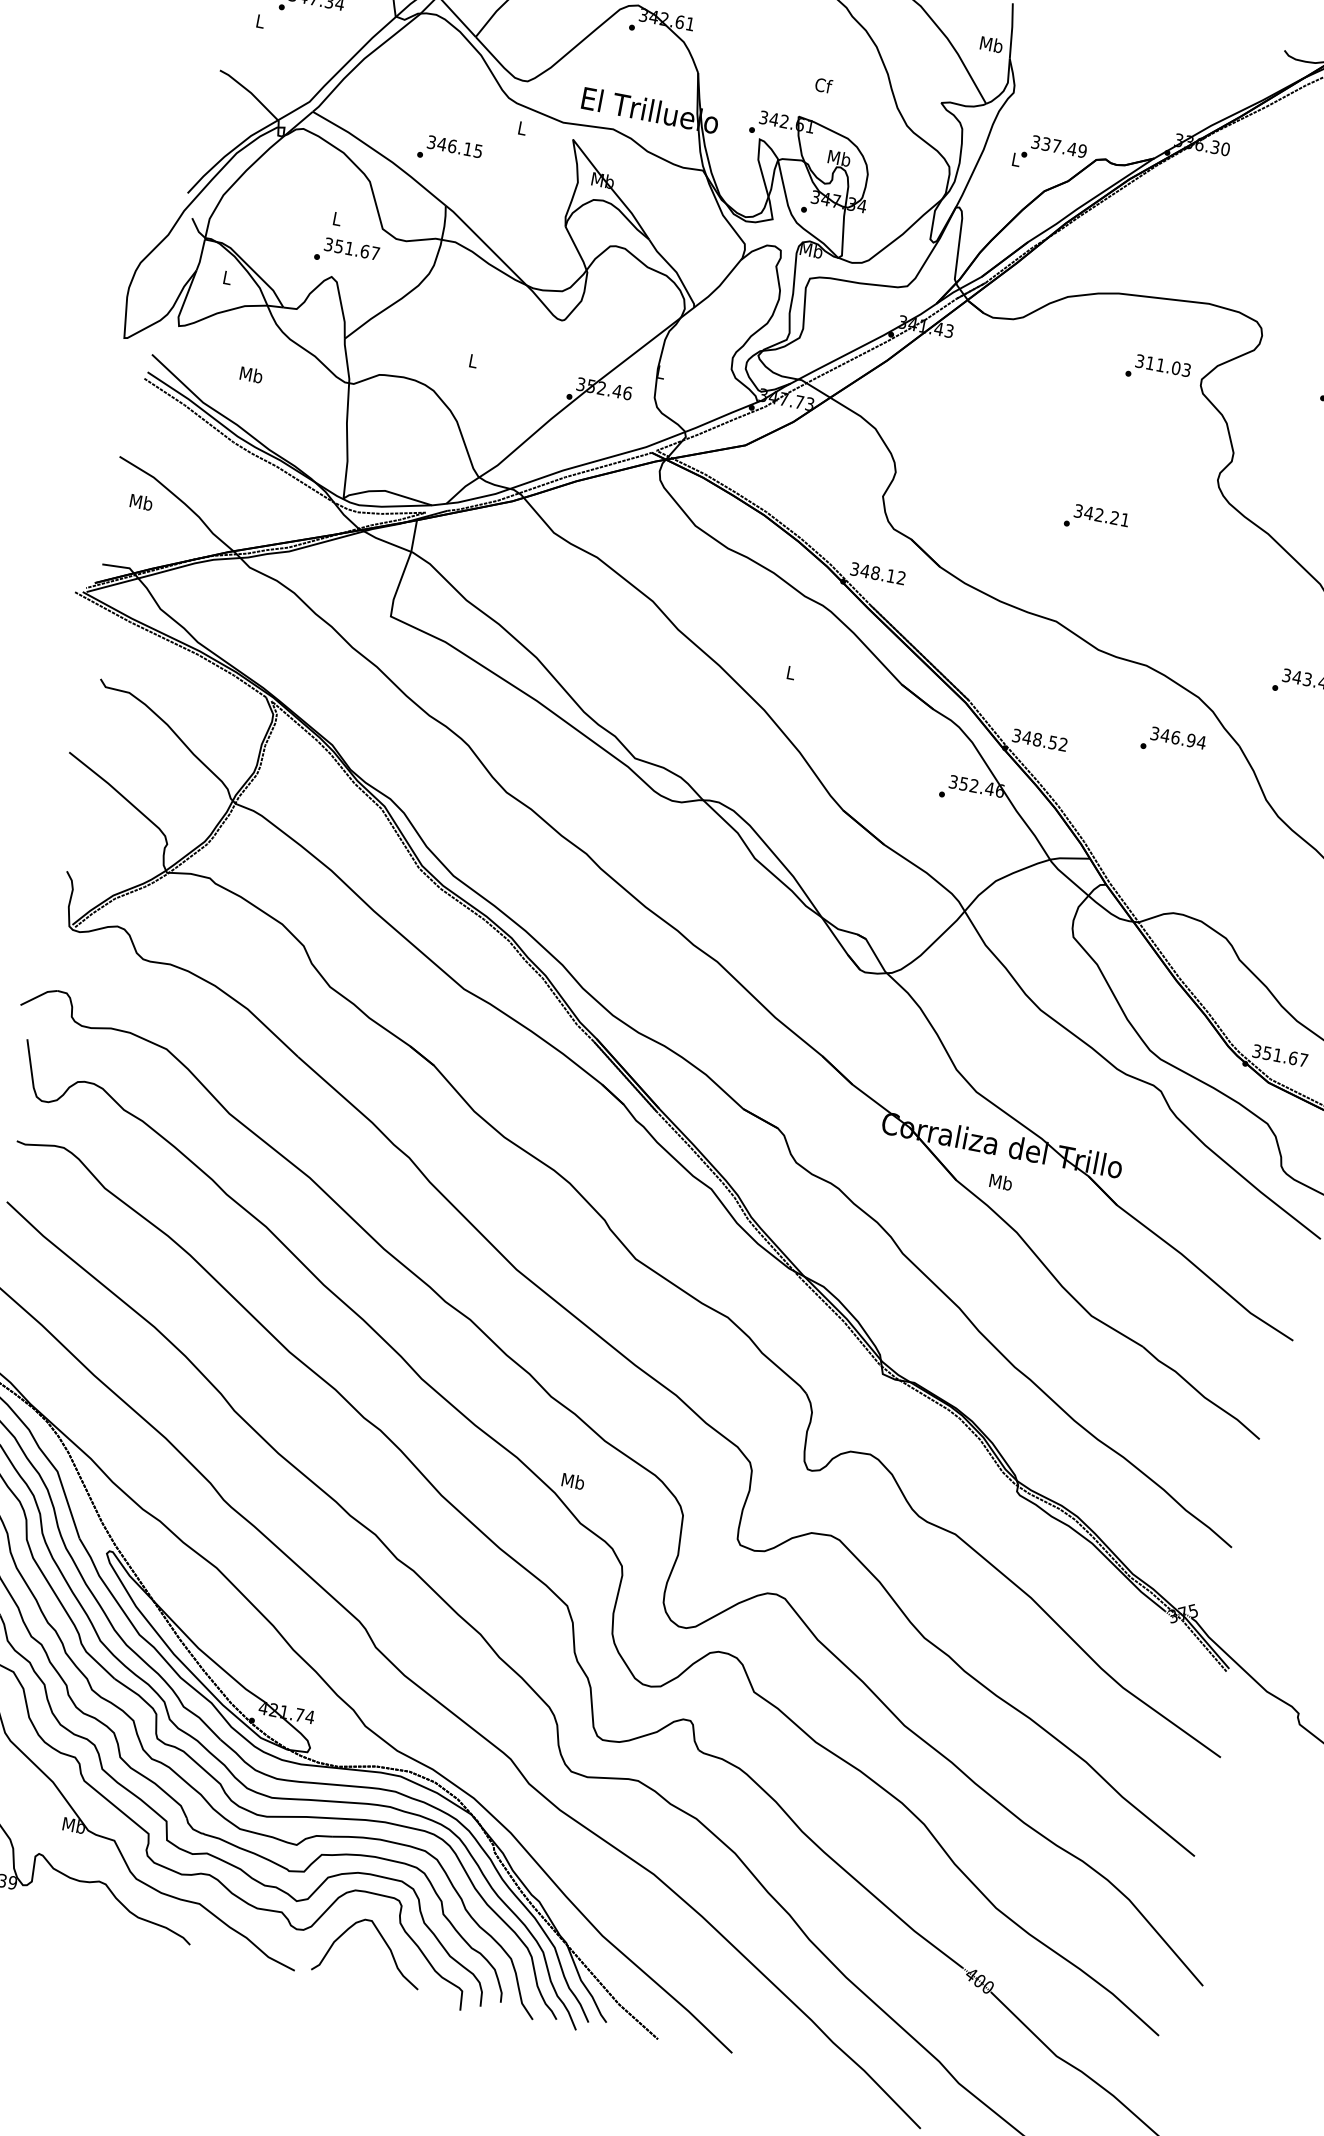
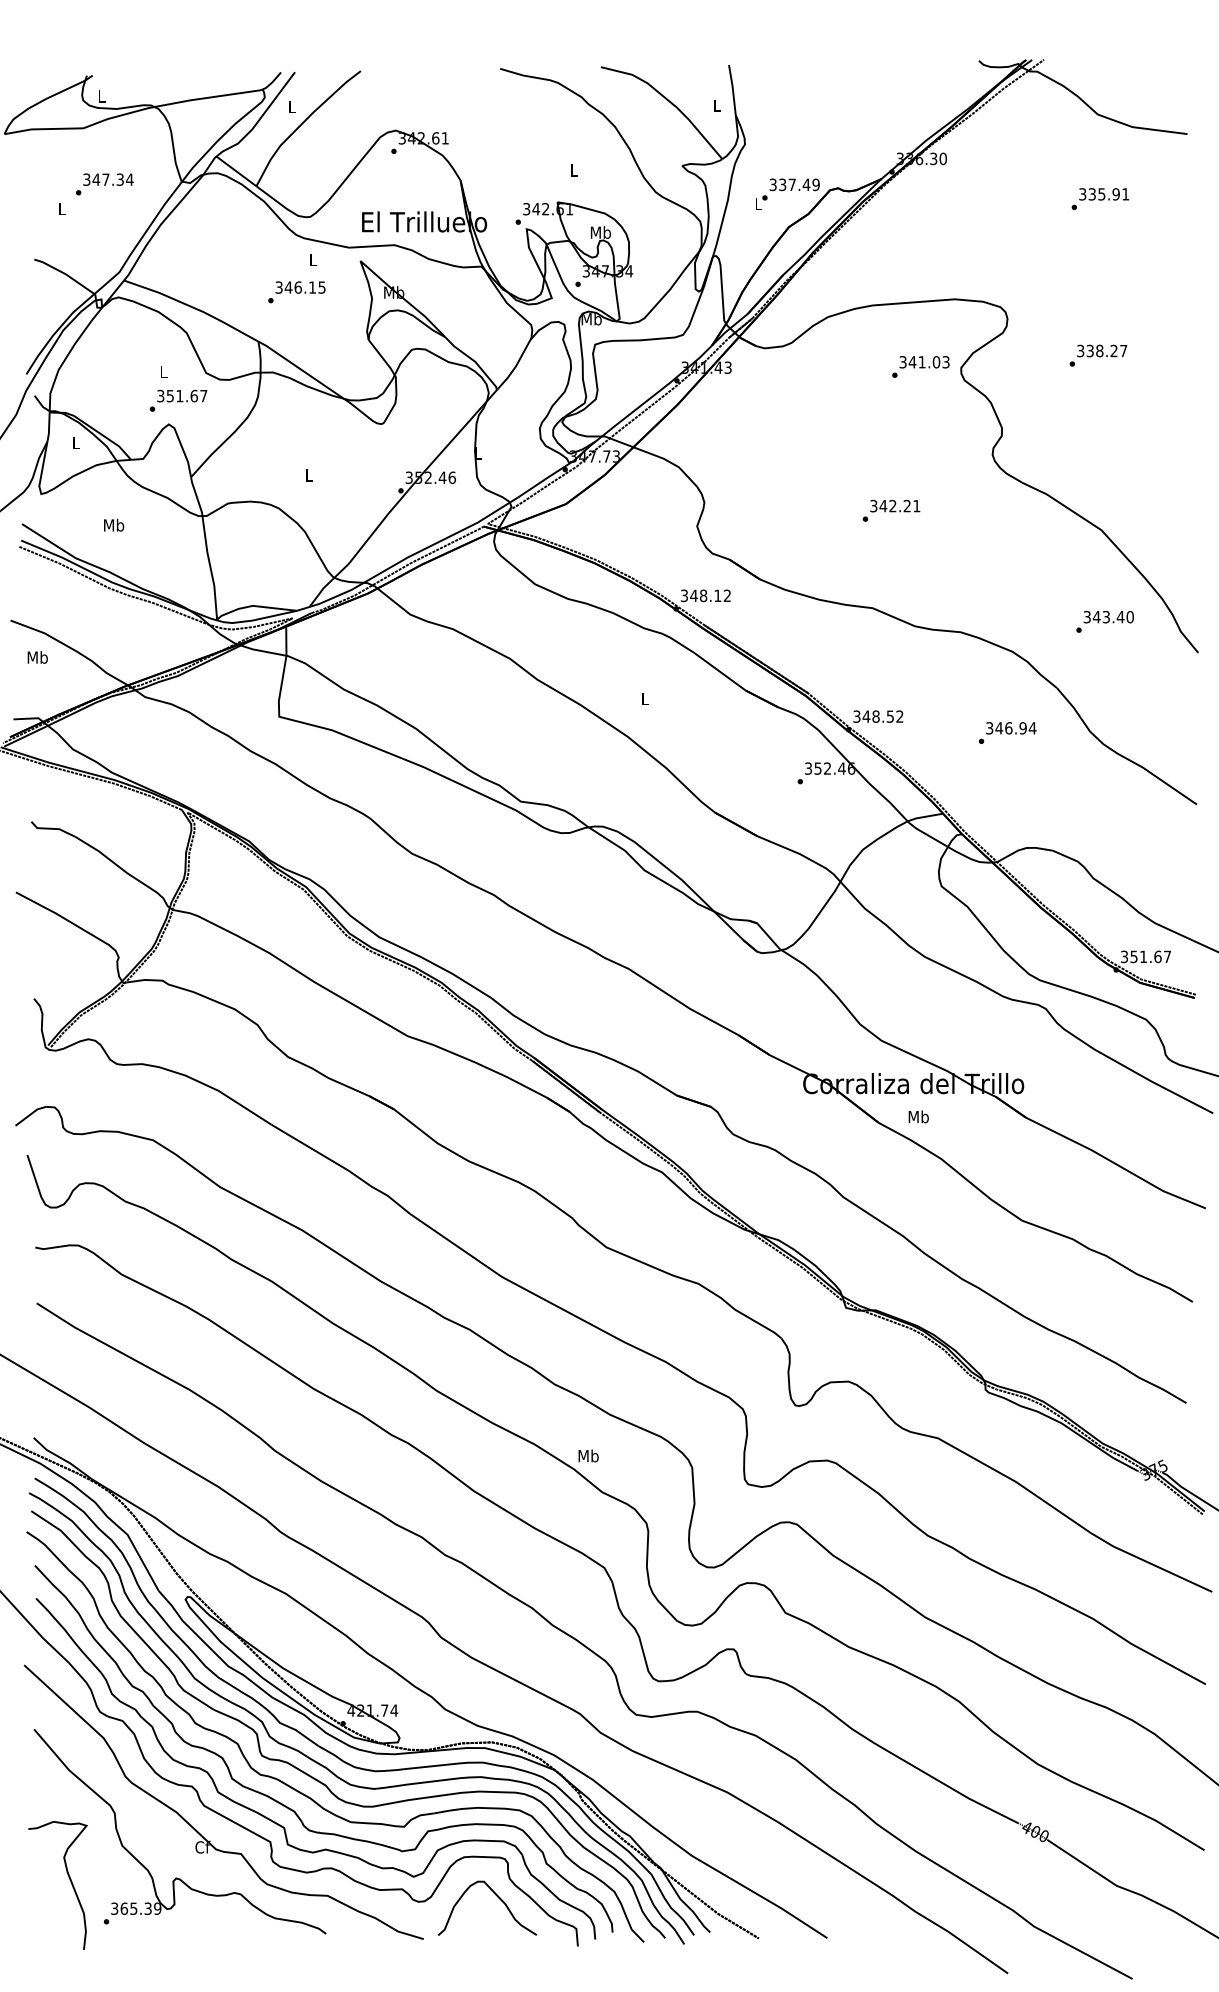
text: (992, 44) -> (717, 105), Mb -> L
text: (823, 85) -> (574, 170), Cf -> L
text: (449, 151) -> (296, 292), moved
text: (1150, 363) -> (912, 362), 311.03 -> 341.03
text: (1173, 741) -> (1007, 732), moved
text: (74, 1824) -> (202, 1846), Mb -> Cf

